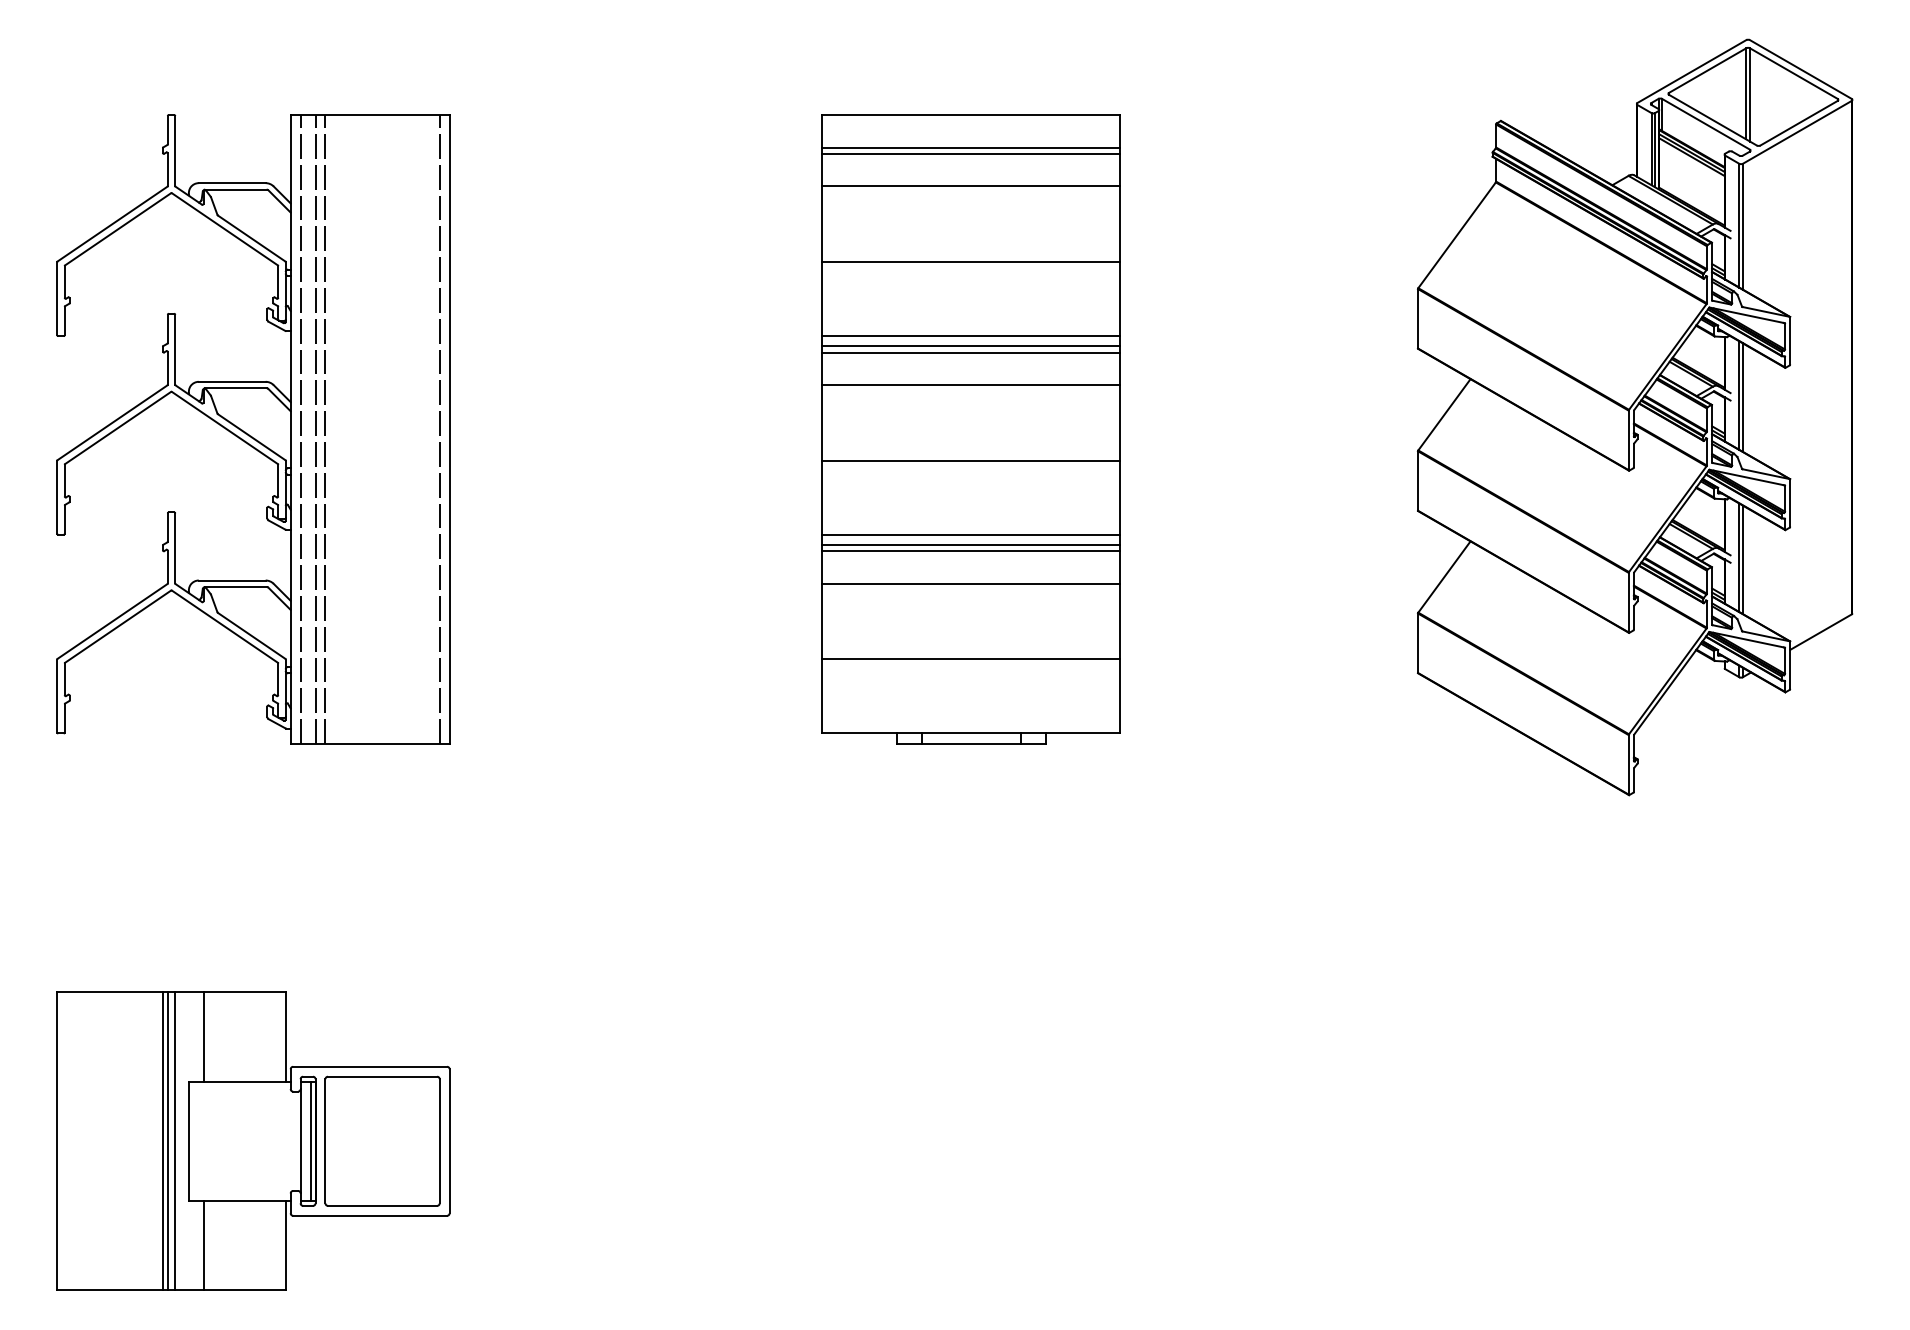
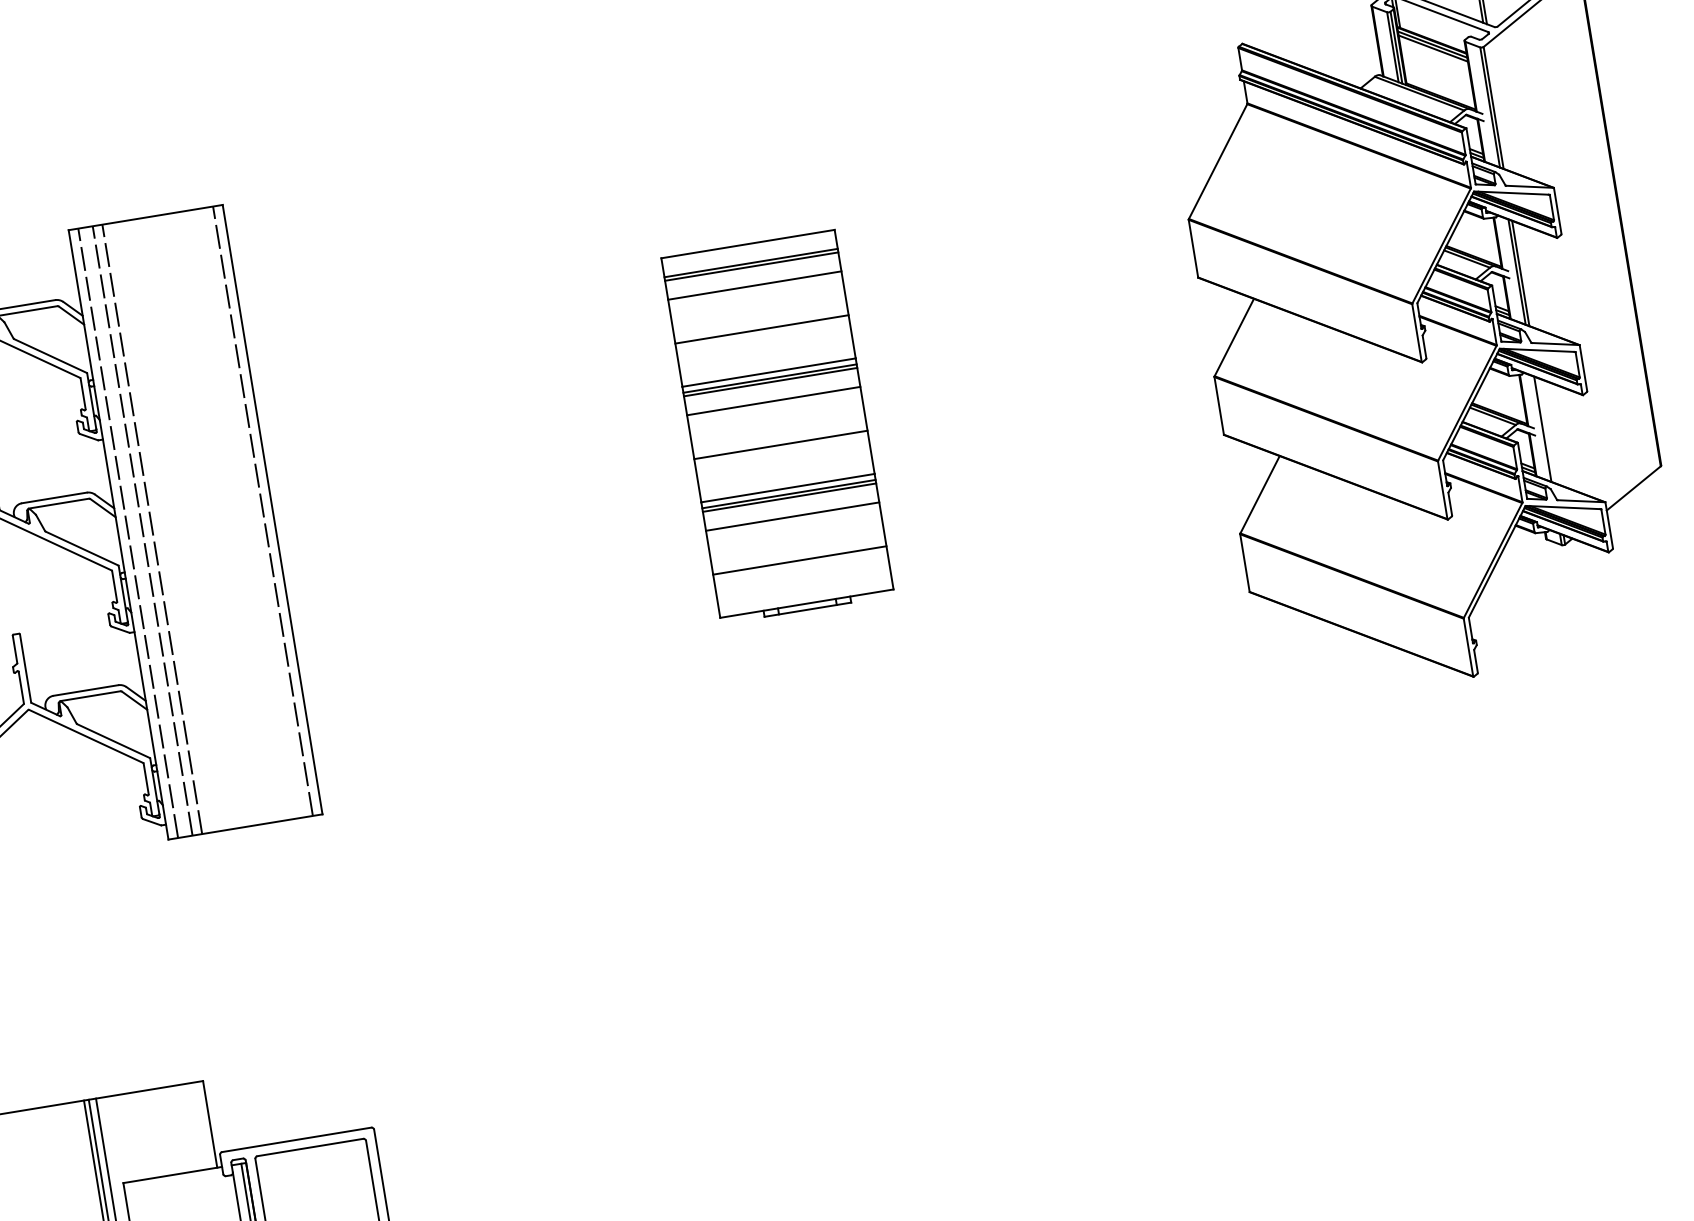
part: (970, 429) -> (777, 427), size x0.6
line: (1742, 559) -> (1546, 430), removed
line: (203, 1036) -> (130, 1136), removed

